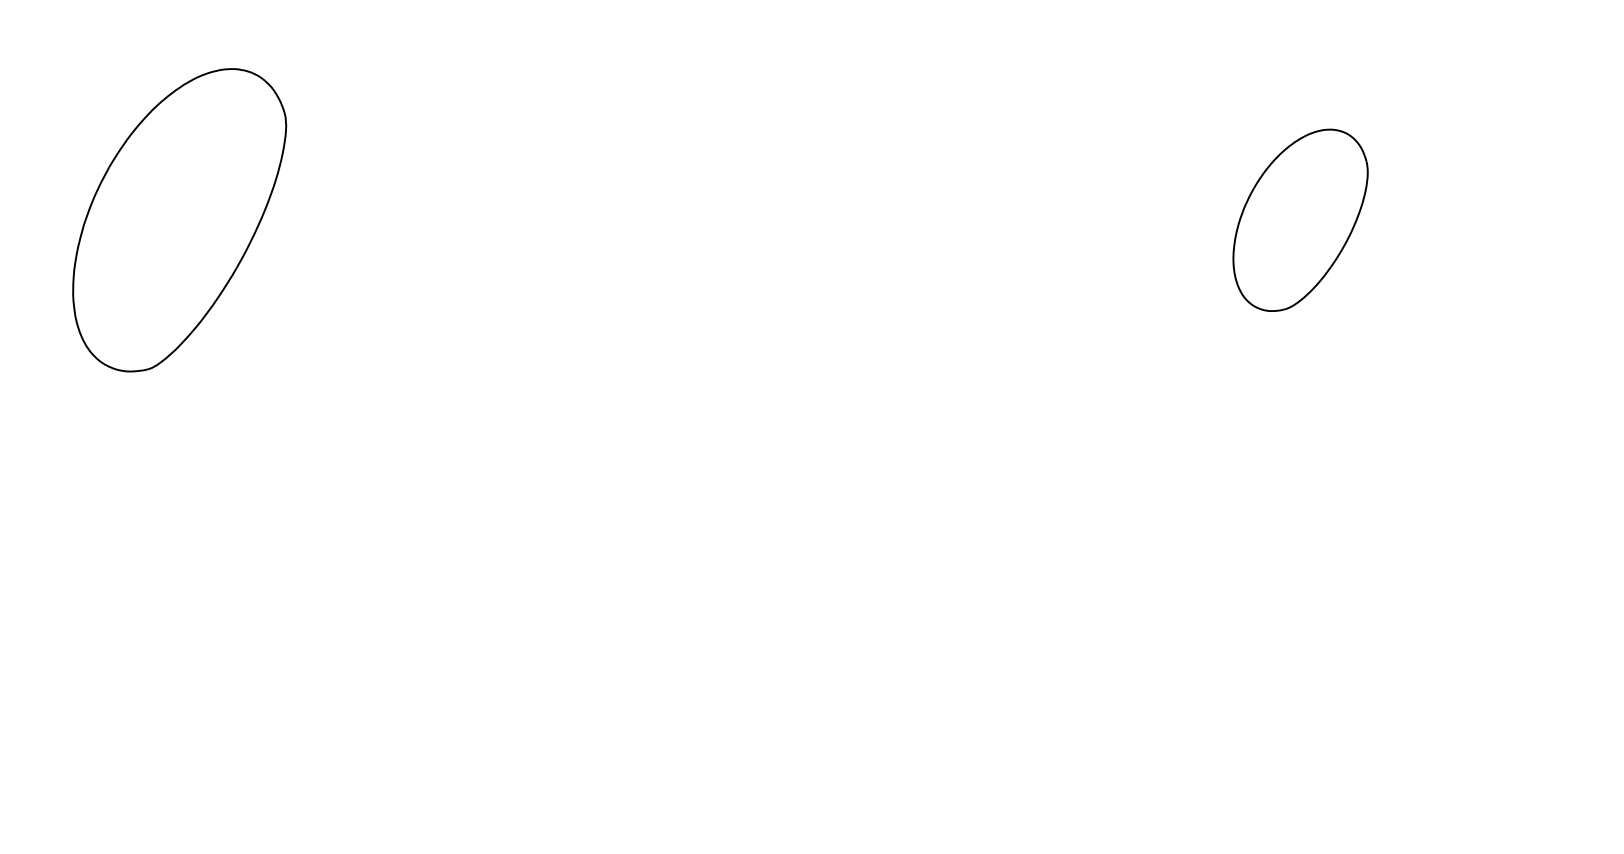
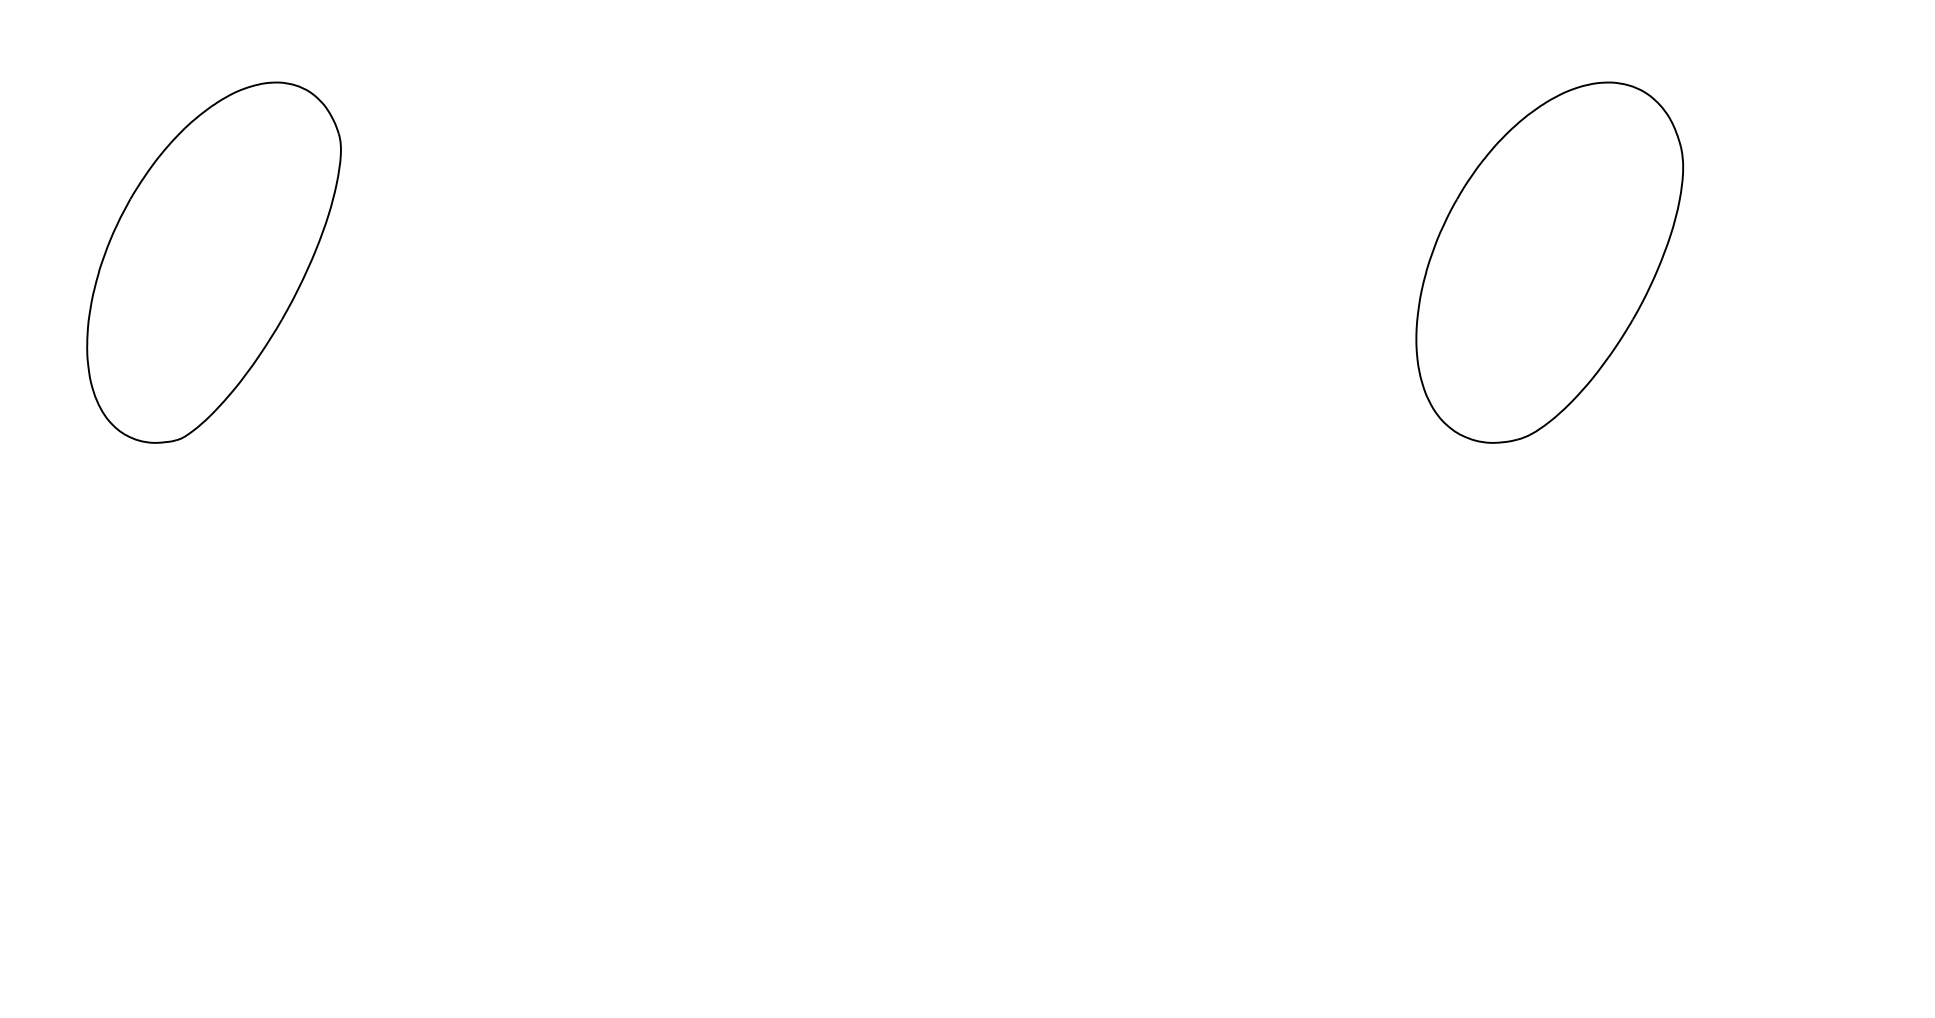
part: (1300, 220) -> (1549, 262), size x1.67

